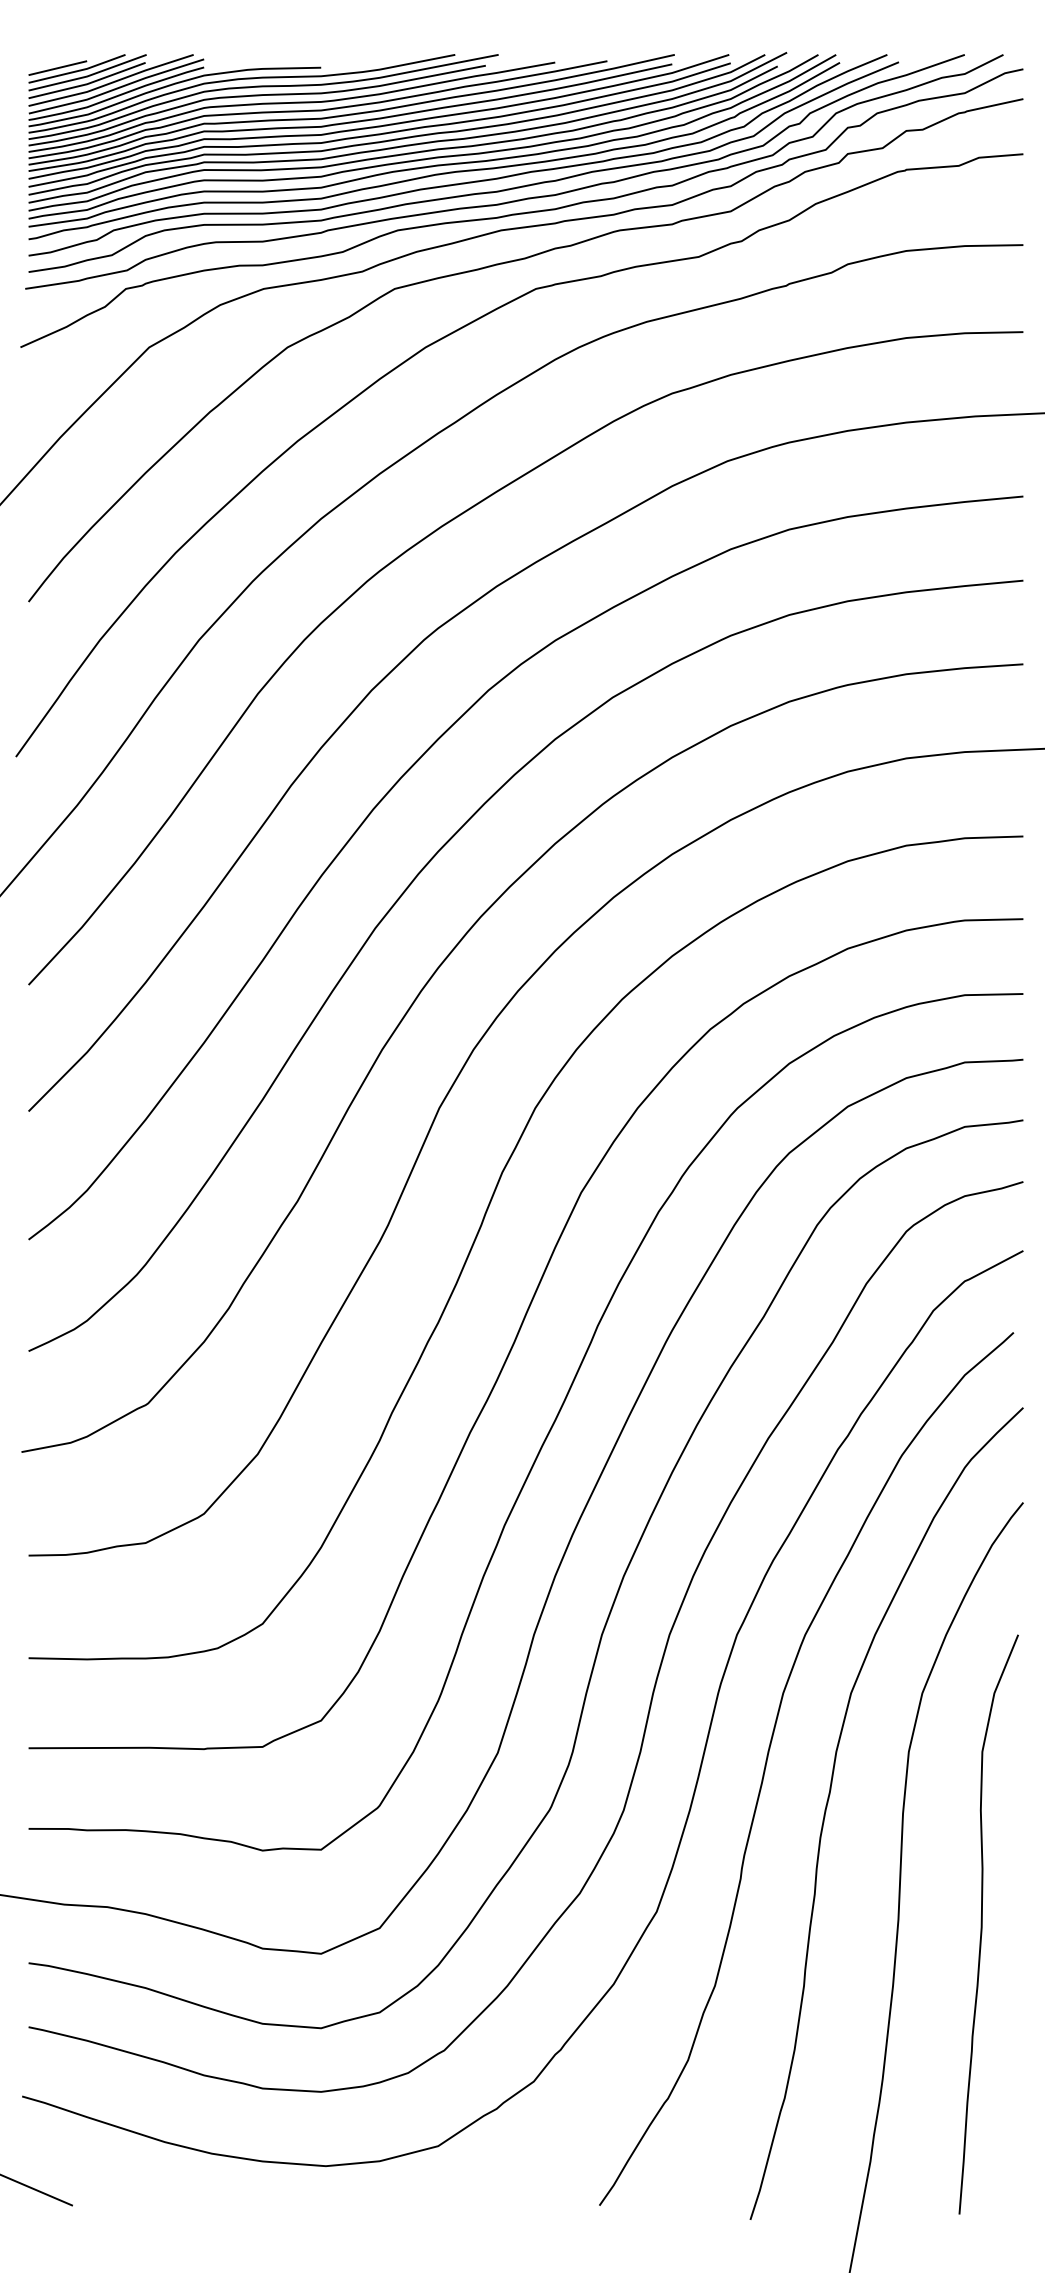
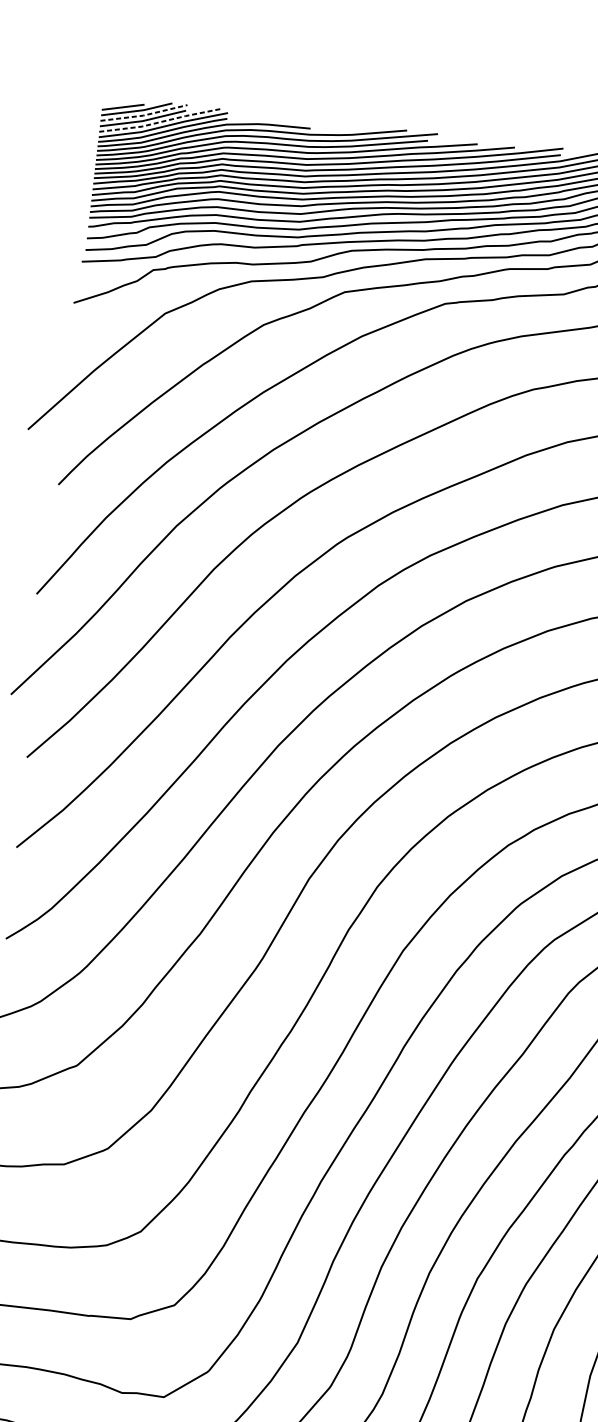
line: (88, 76) -> (144, 115), solid -> dashed
line: (112, 82) -> (160, 121), solid -> dashed

